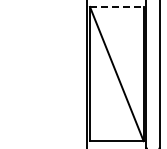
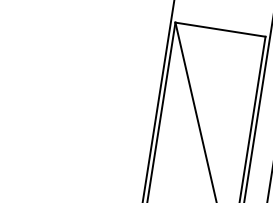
line: (116, 6) -> (220, 28), dashed -> solid

